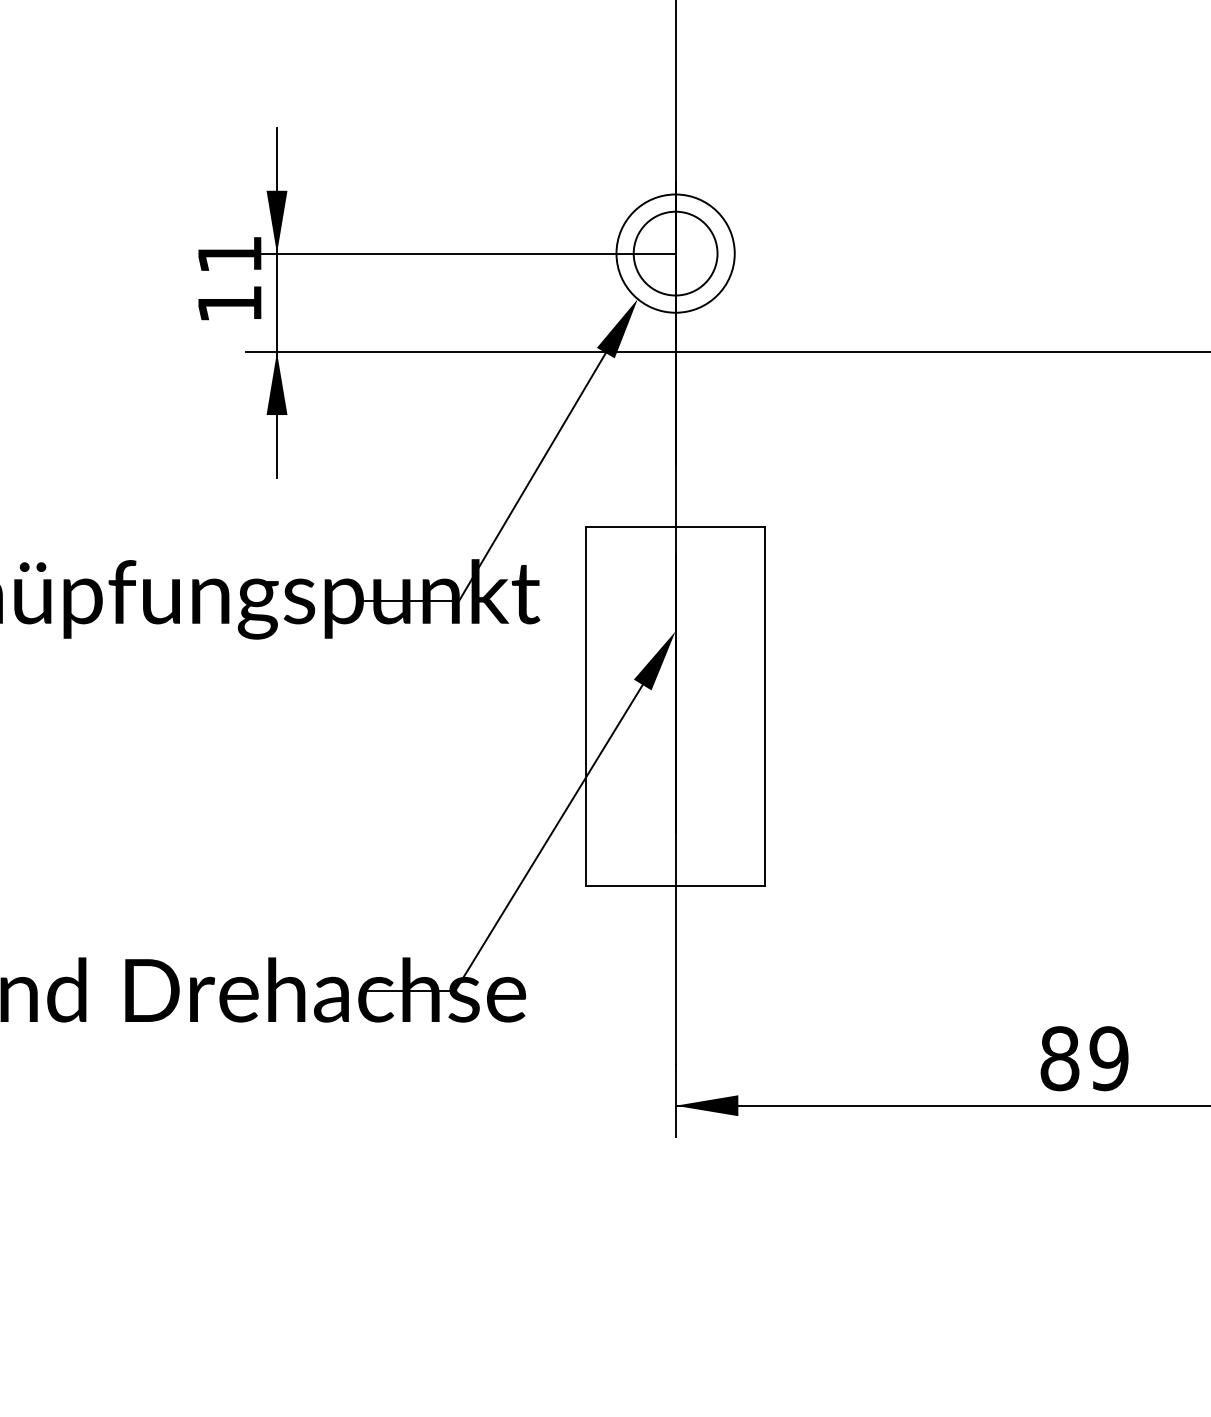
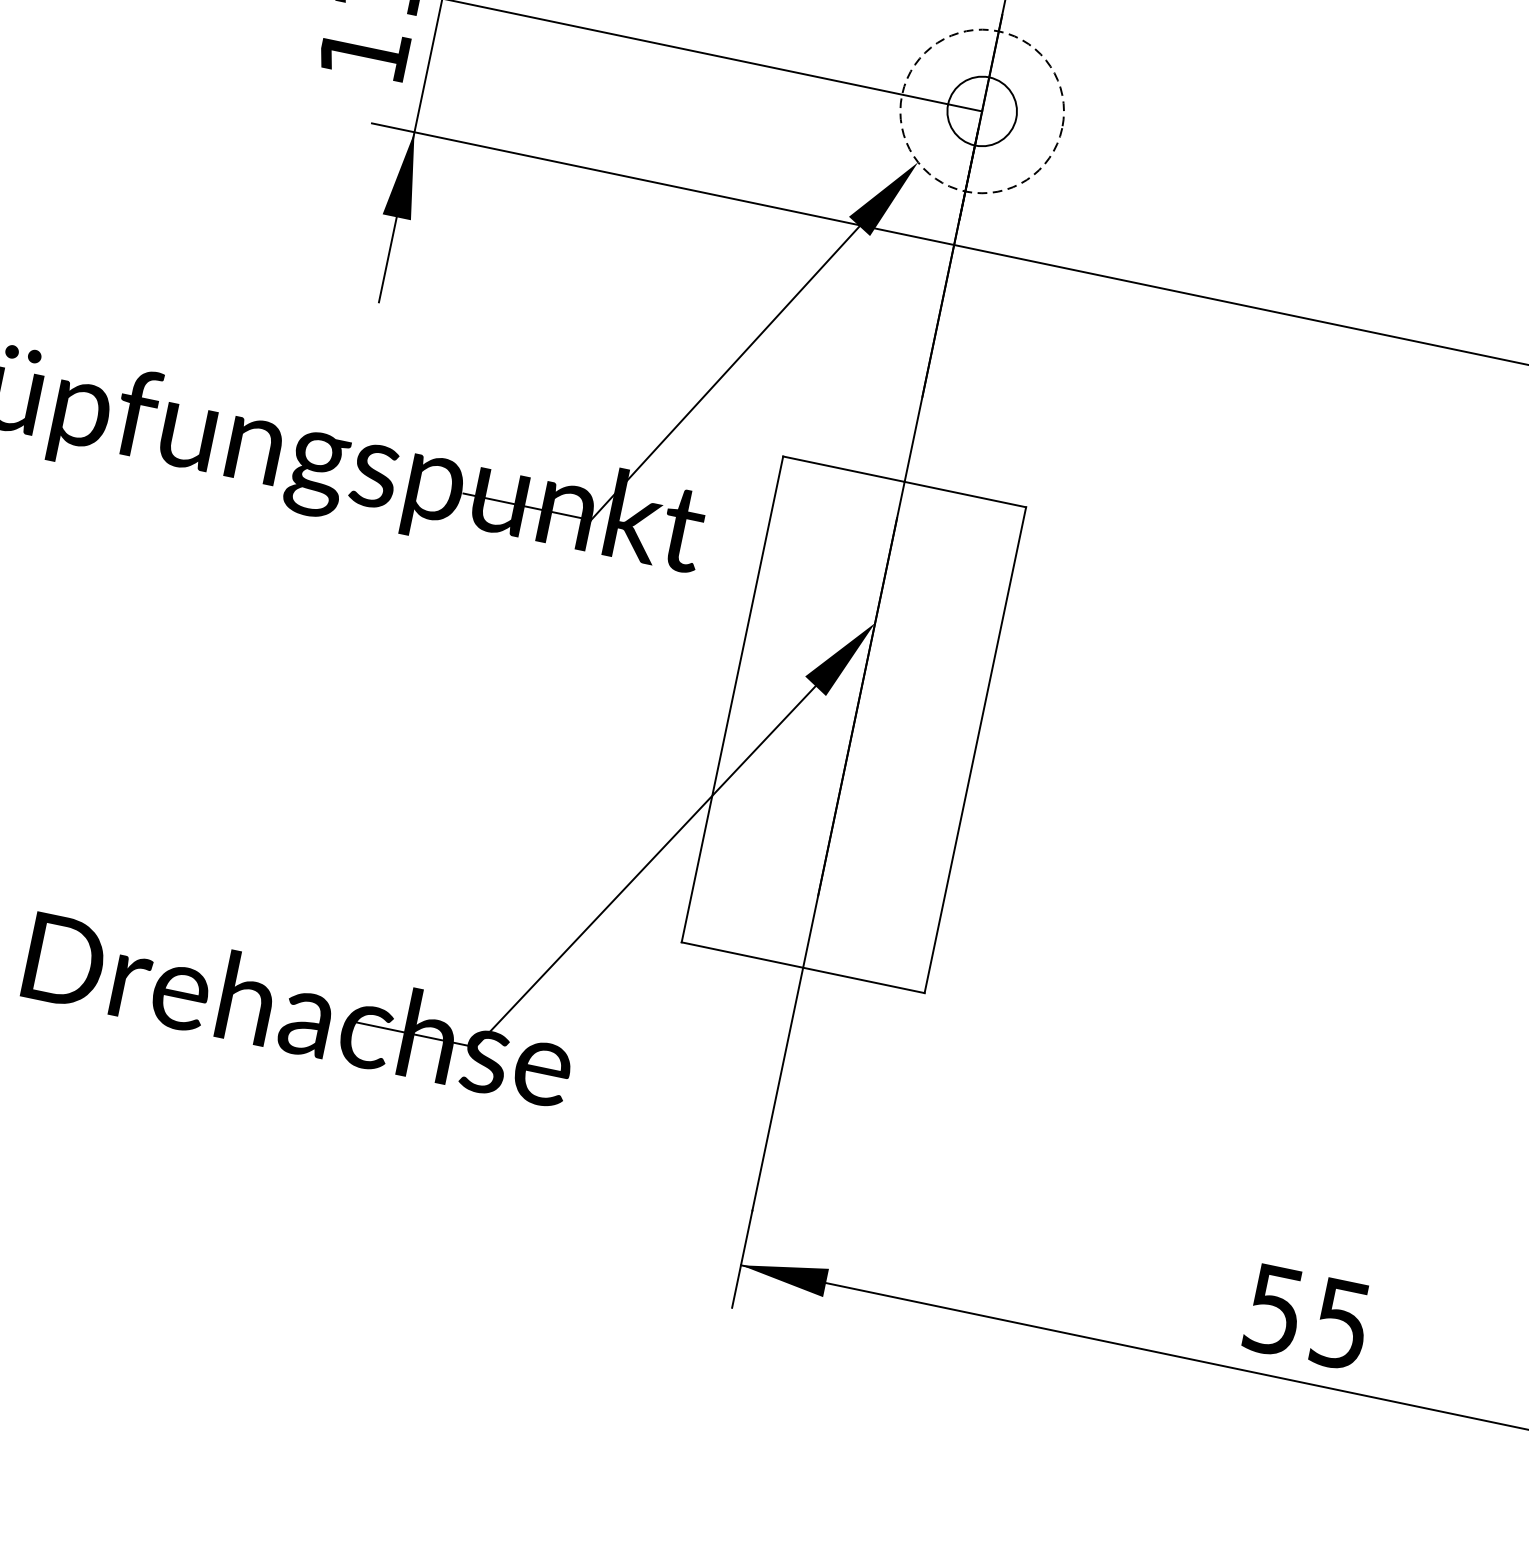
circle: (675, 253) -> (982, 111), size x0.6
circle: (675, 253) -> (982, 111), solid -> dashed
text: (1084, 1058) -> (1308, 1316), 89 -> 55

